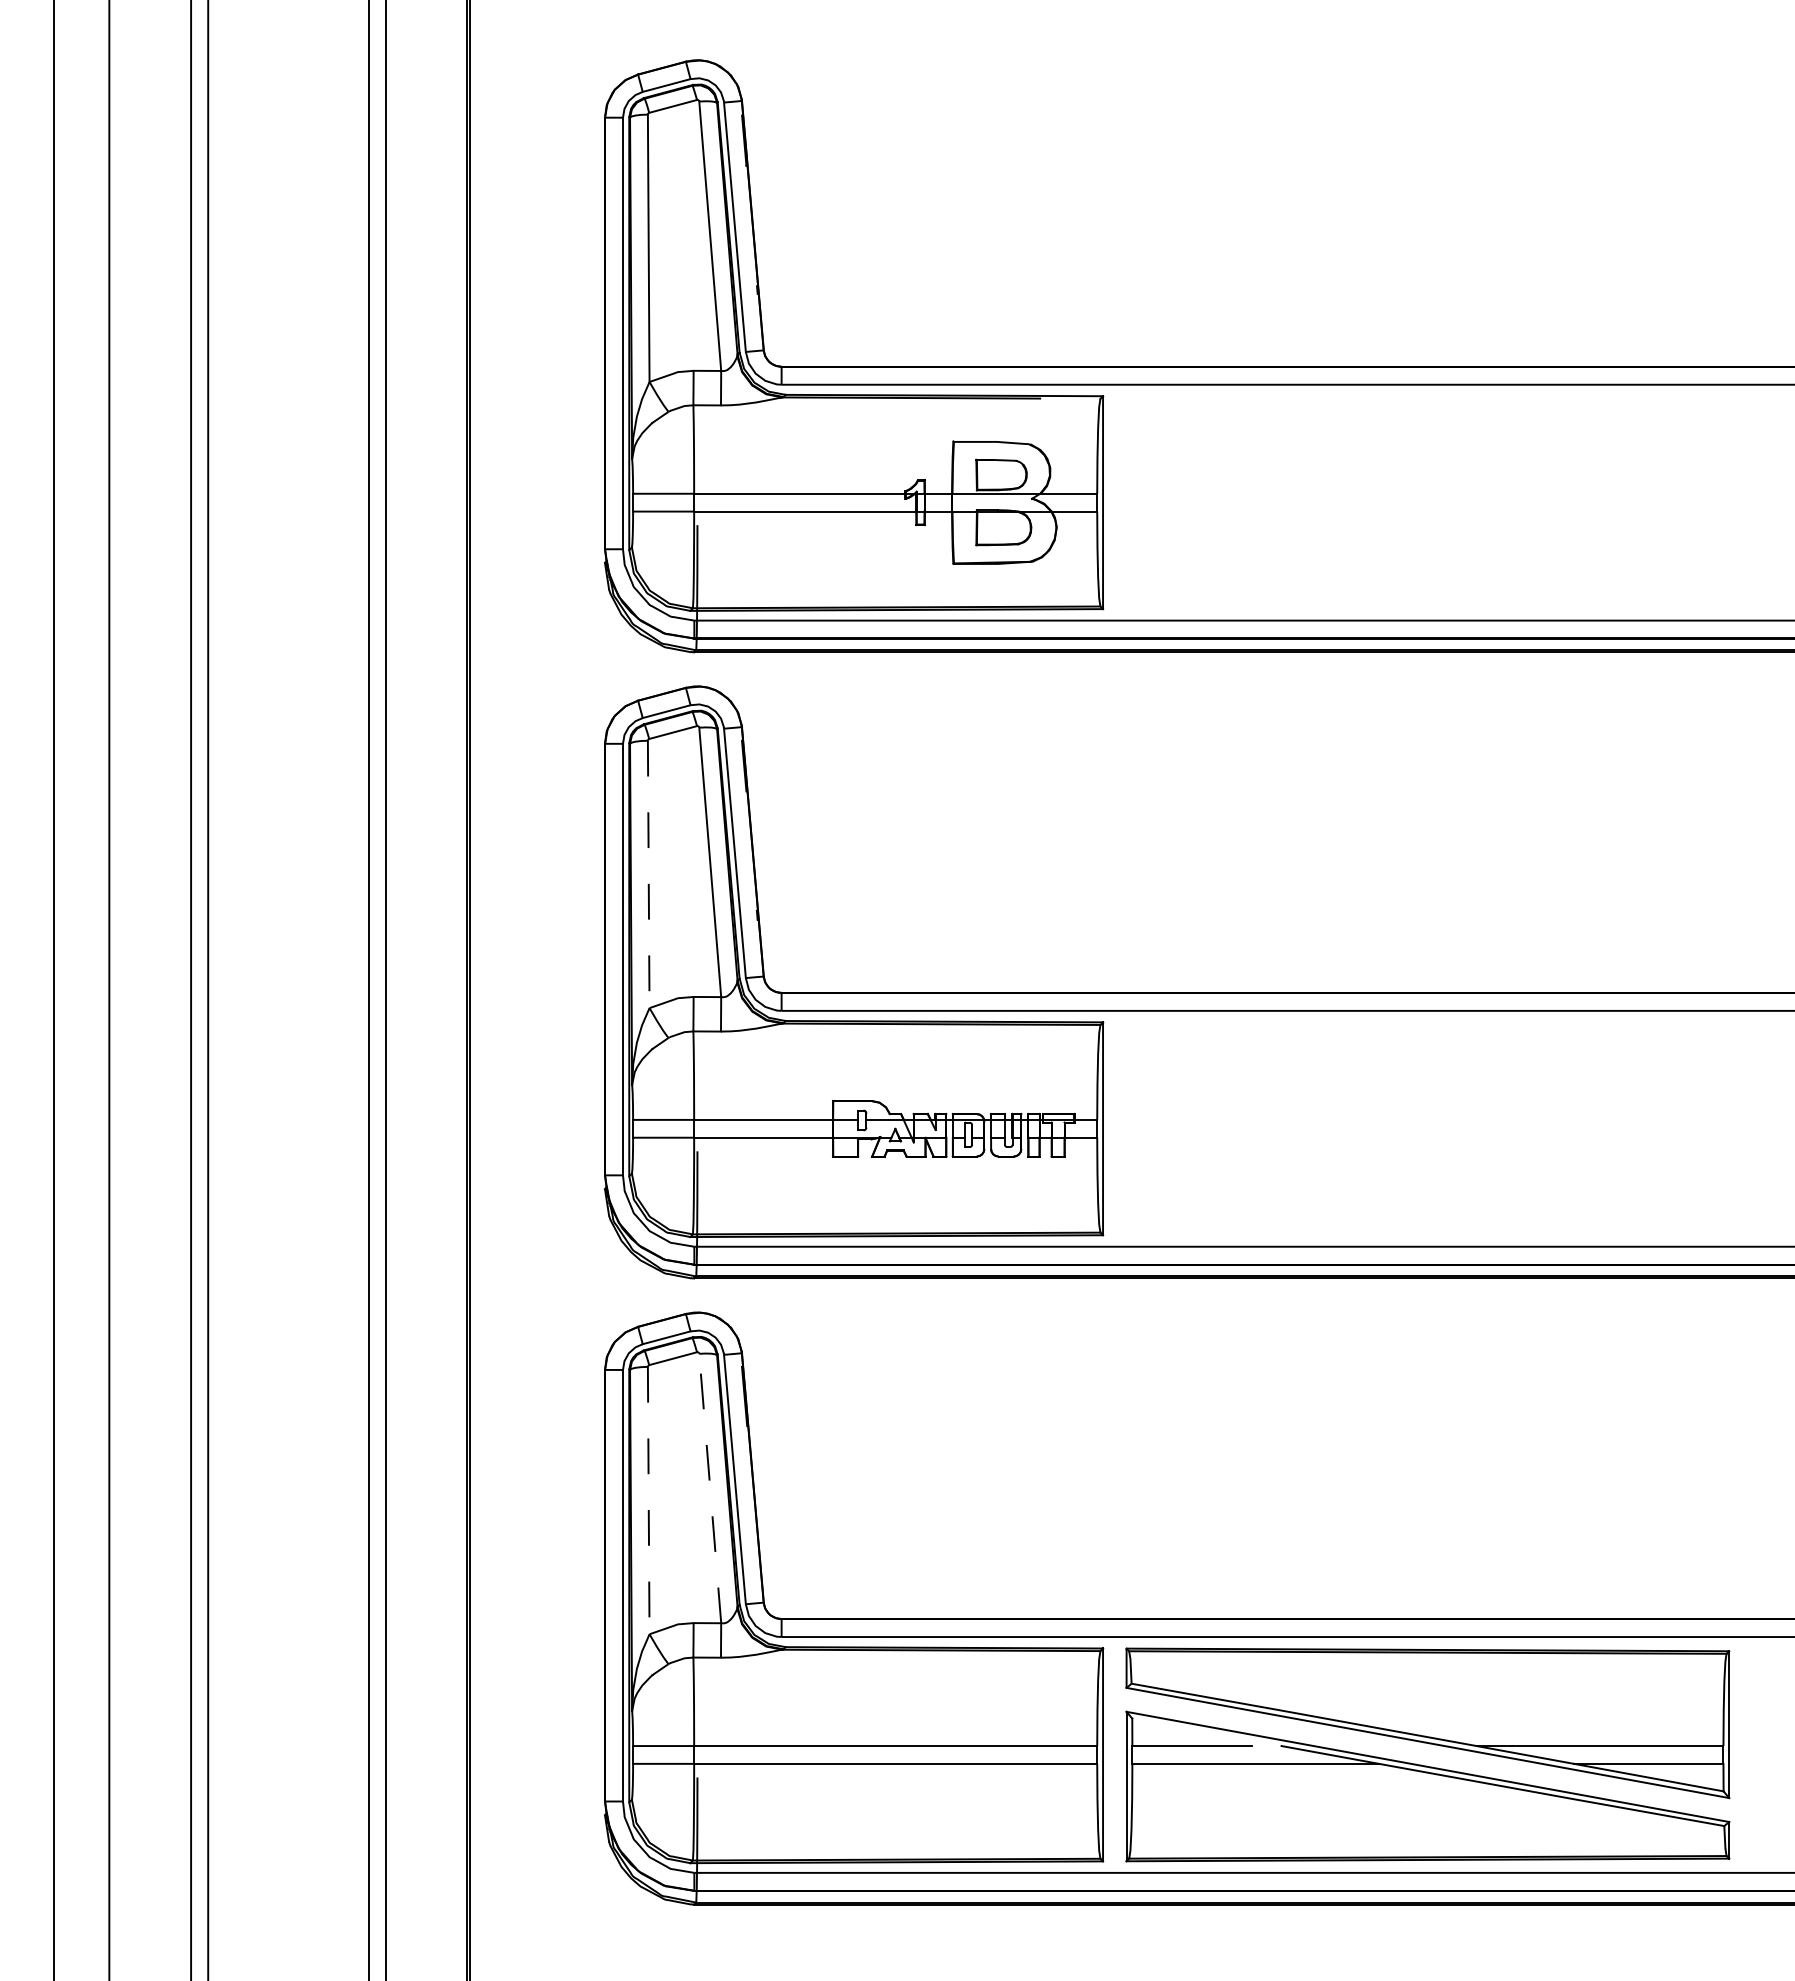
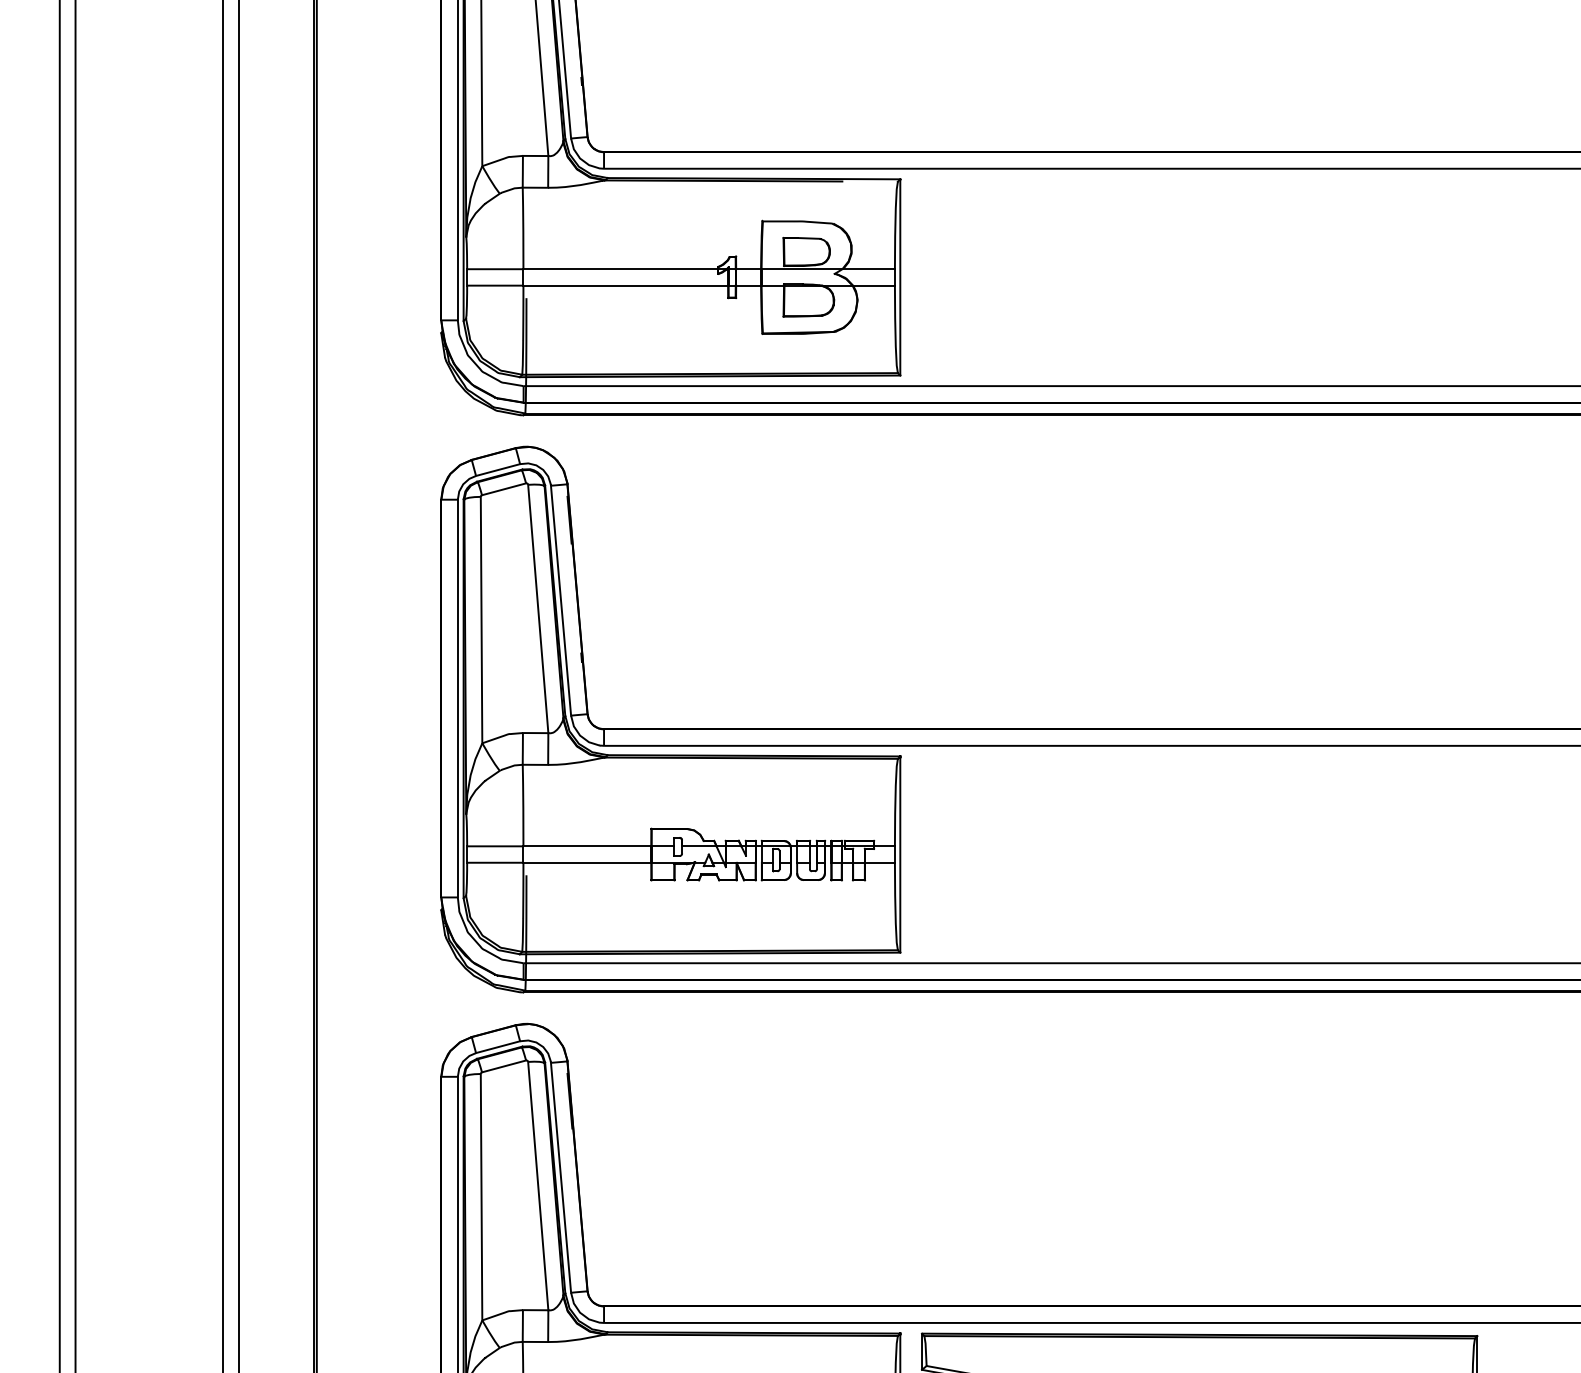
line: (648, 874) -> (481, 620), dashed -> solid
line: (710, 1488) -> (538, 1186), dashed -> solid
line: (648, 1500) -> (481, 1197), dashed -> solid

